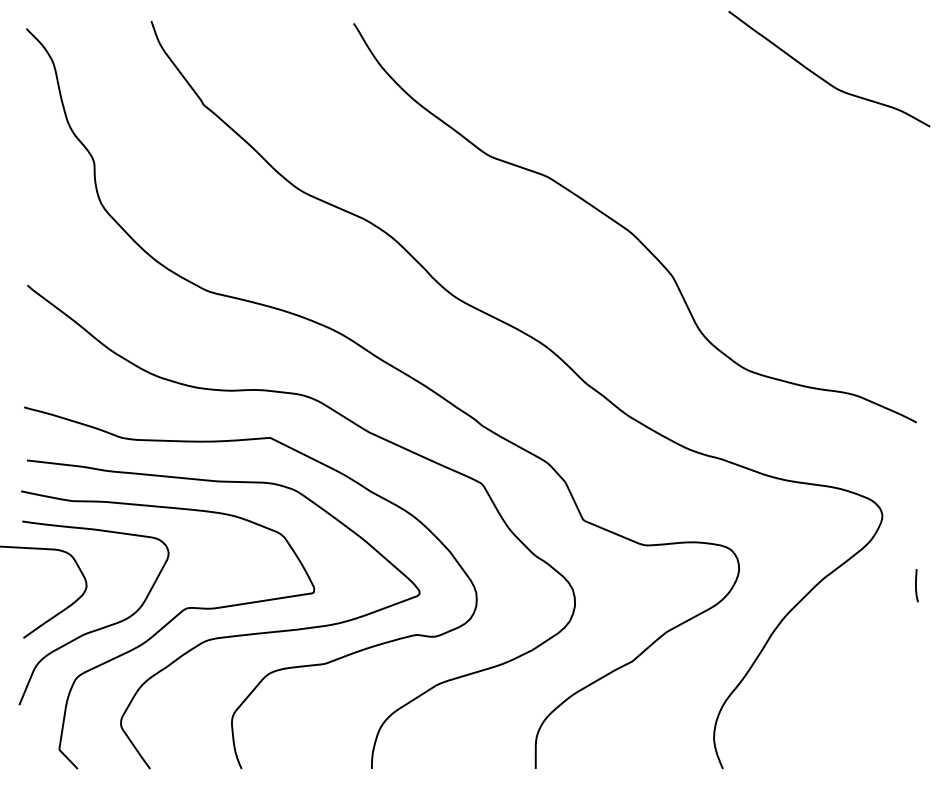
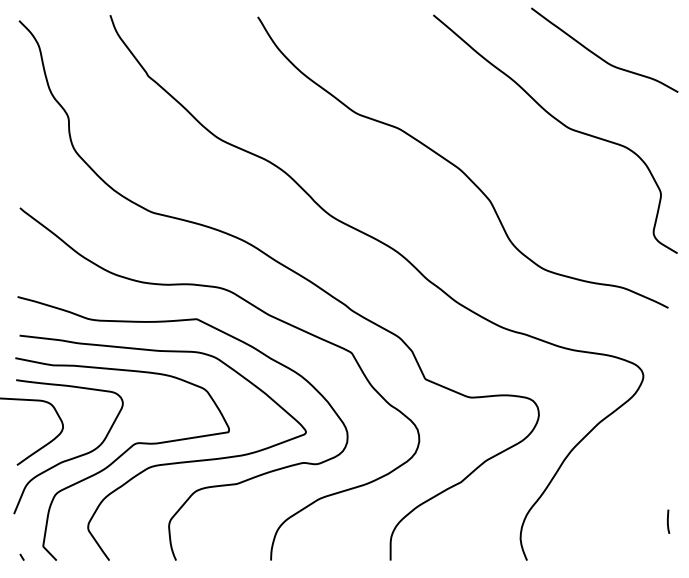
curve: (771, 171) -> (562, 124), added
line: (916, 585) -> (668, 521), moved
line: (30, 764) -> (22, 557), added

